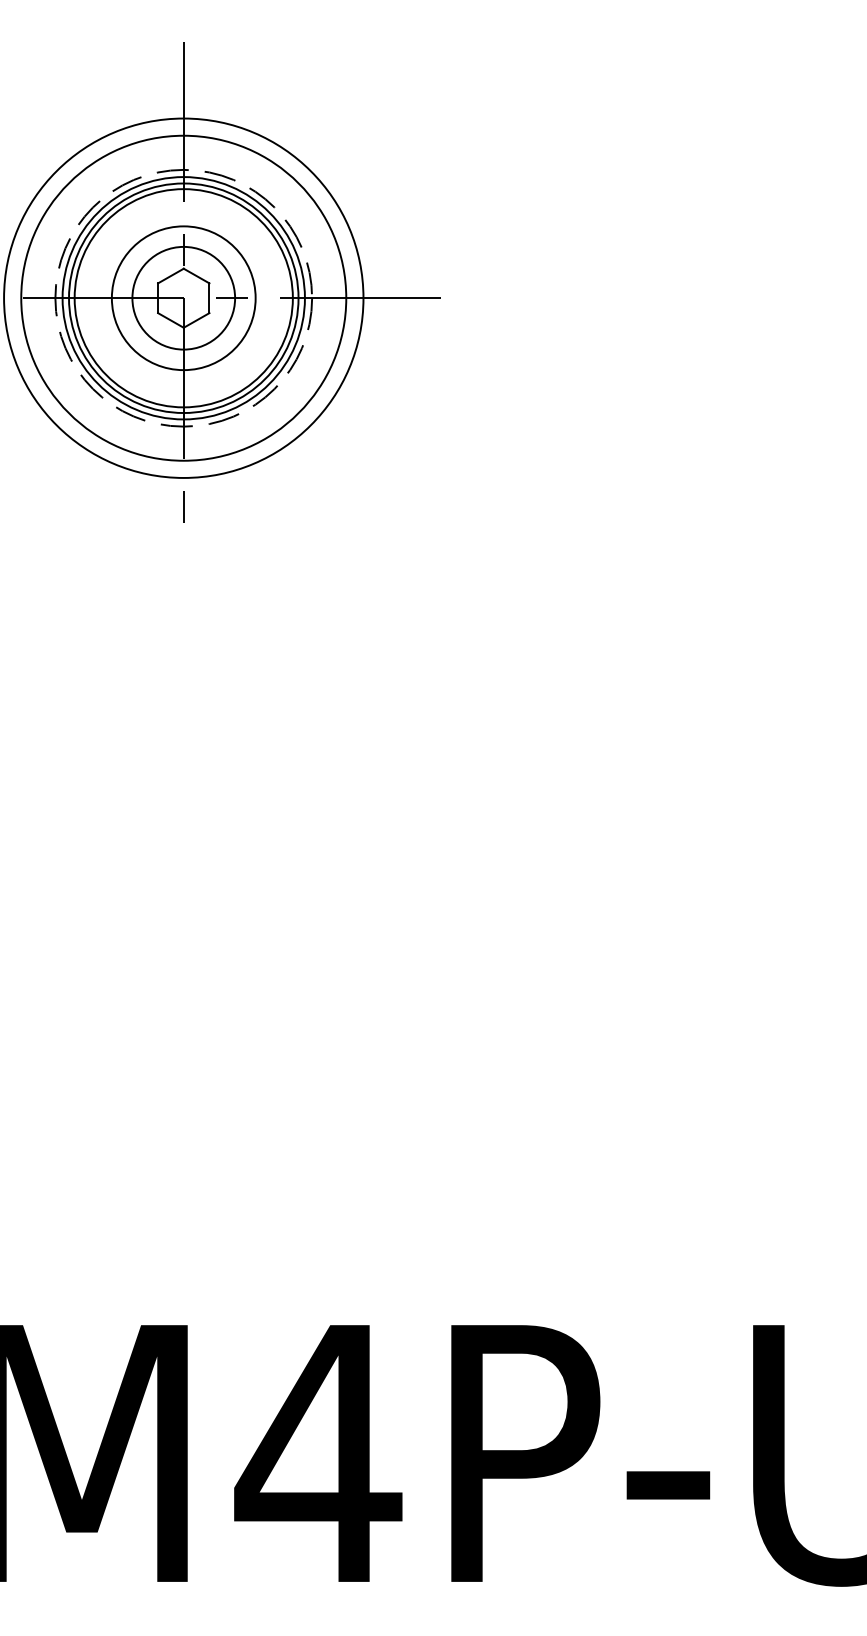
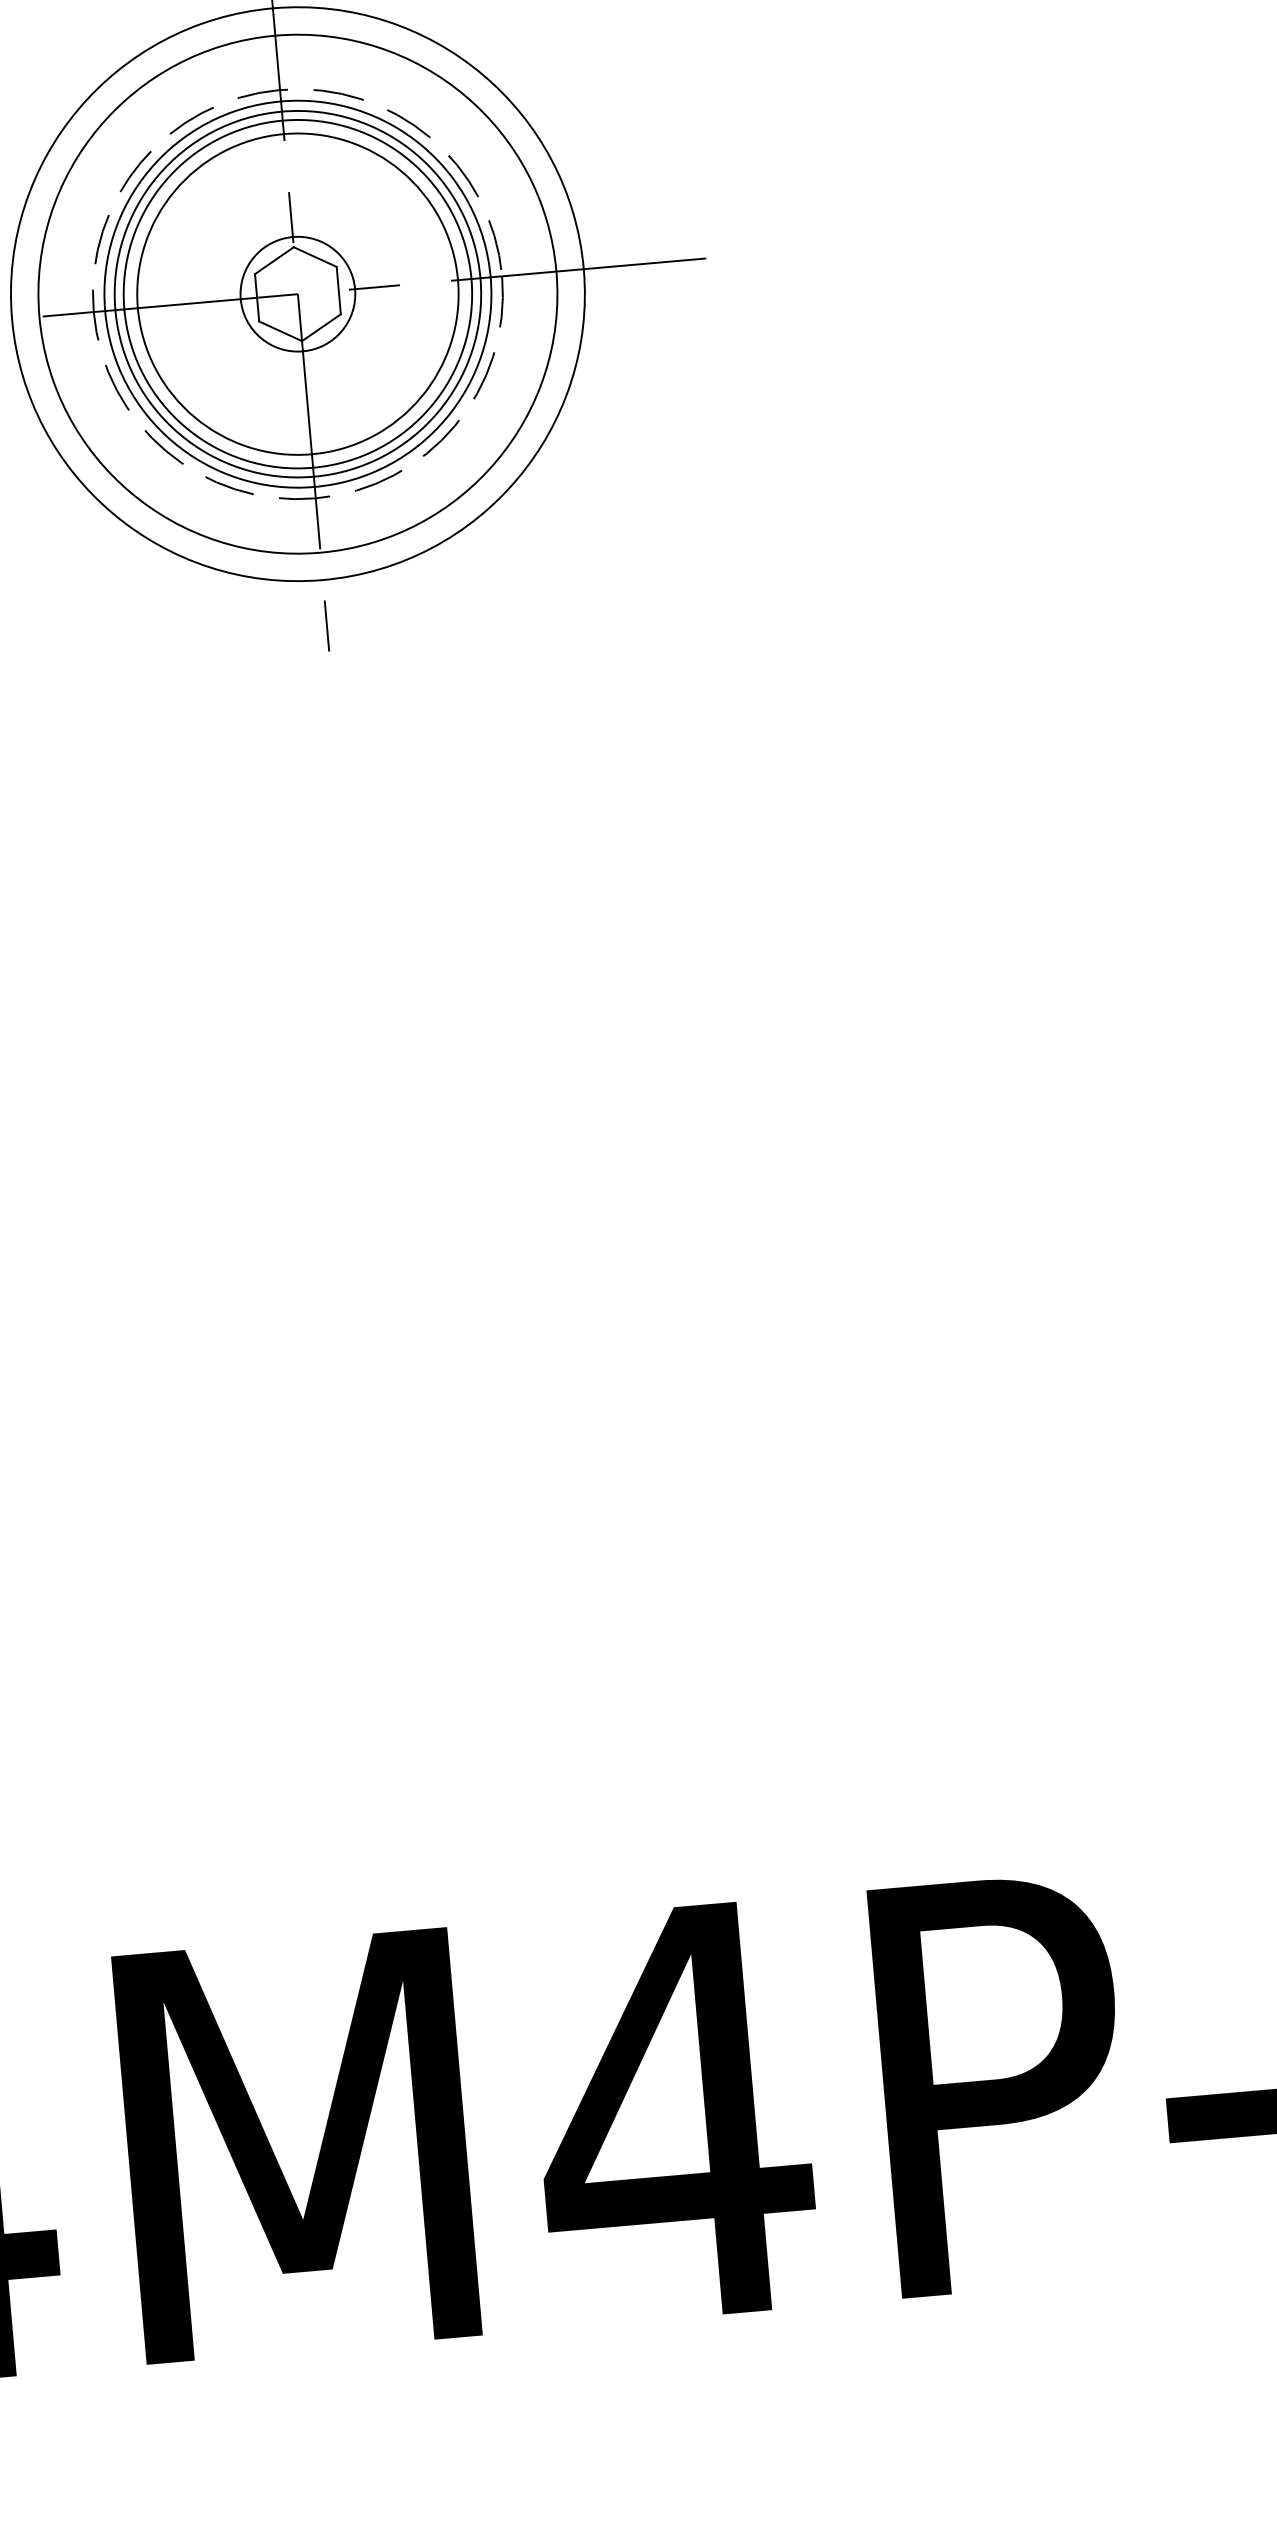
circle: (183, 297) -> (297, 293), size x0.7
circle: (183, 298) -> (297, 294), size x1.4

